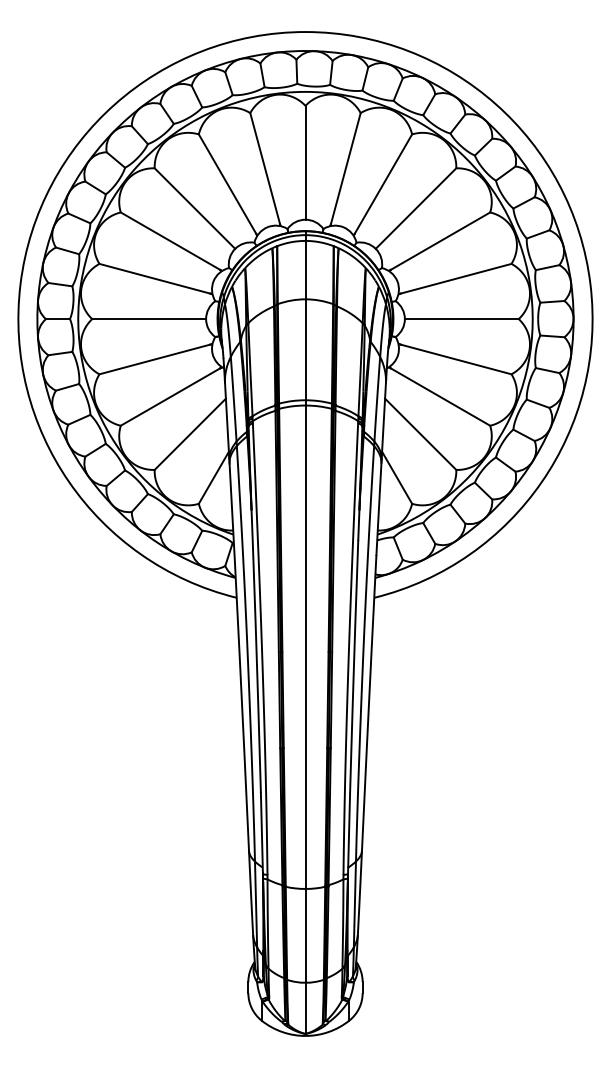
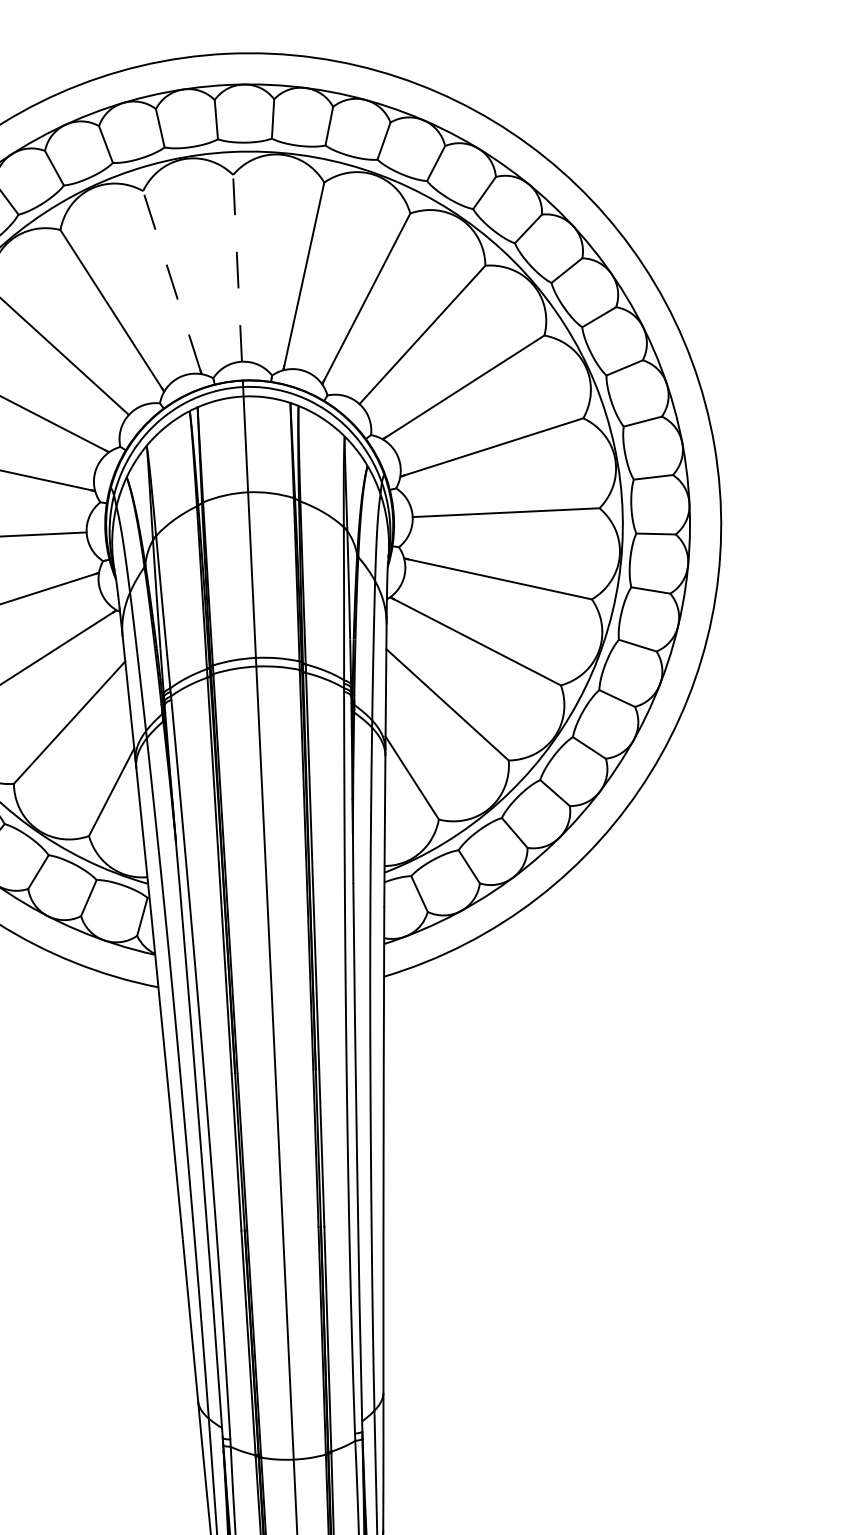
line: (305, 162) -> (237, 267), solid -> dashed
line: (264, 167) -> (170, 279), solid -> dashed

